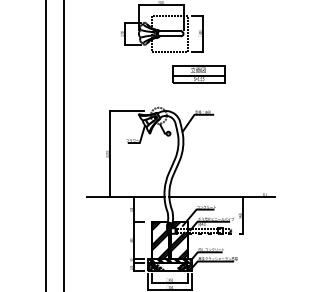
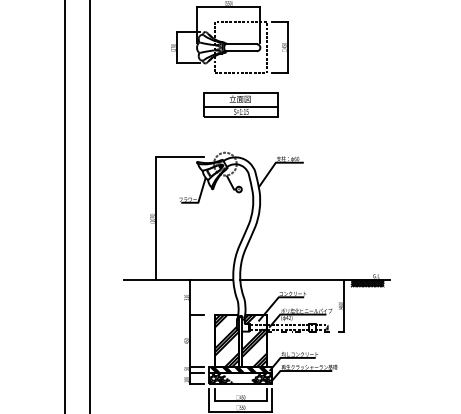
part: (198, 74) -> (240, 105), moved
hatch: (258, 199) -> (366, 282), added

